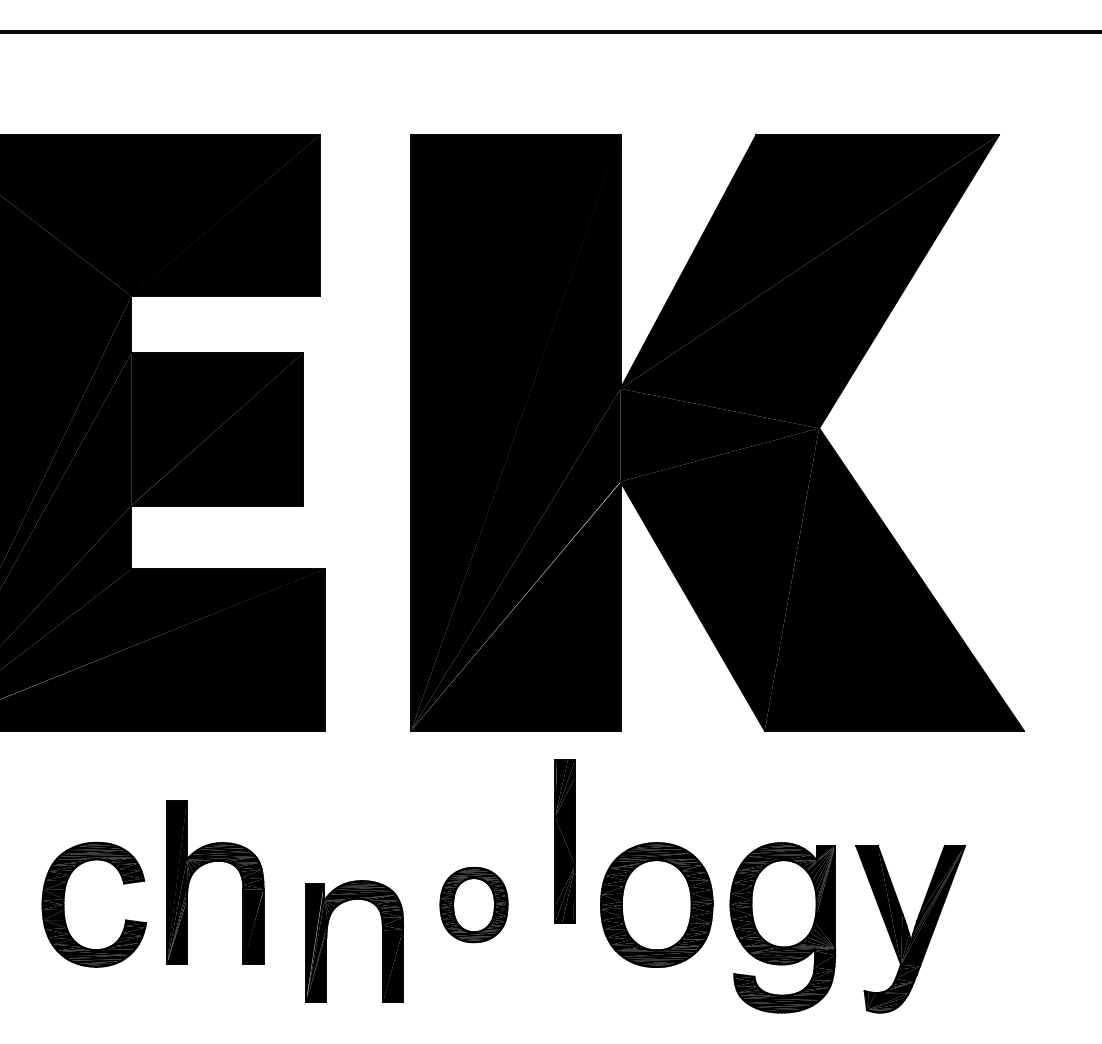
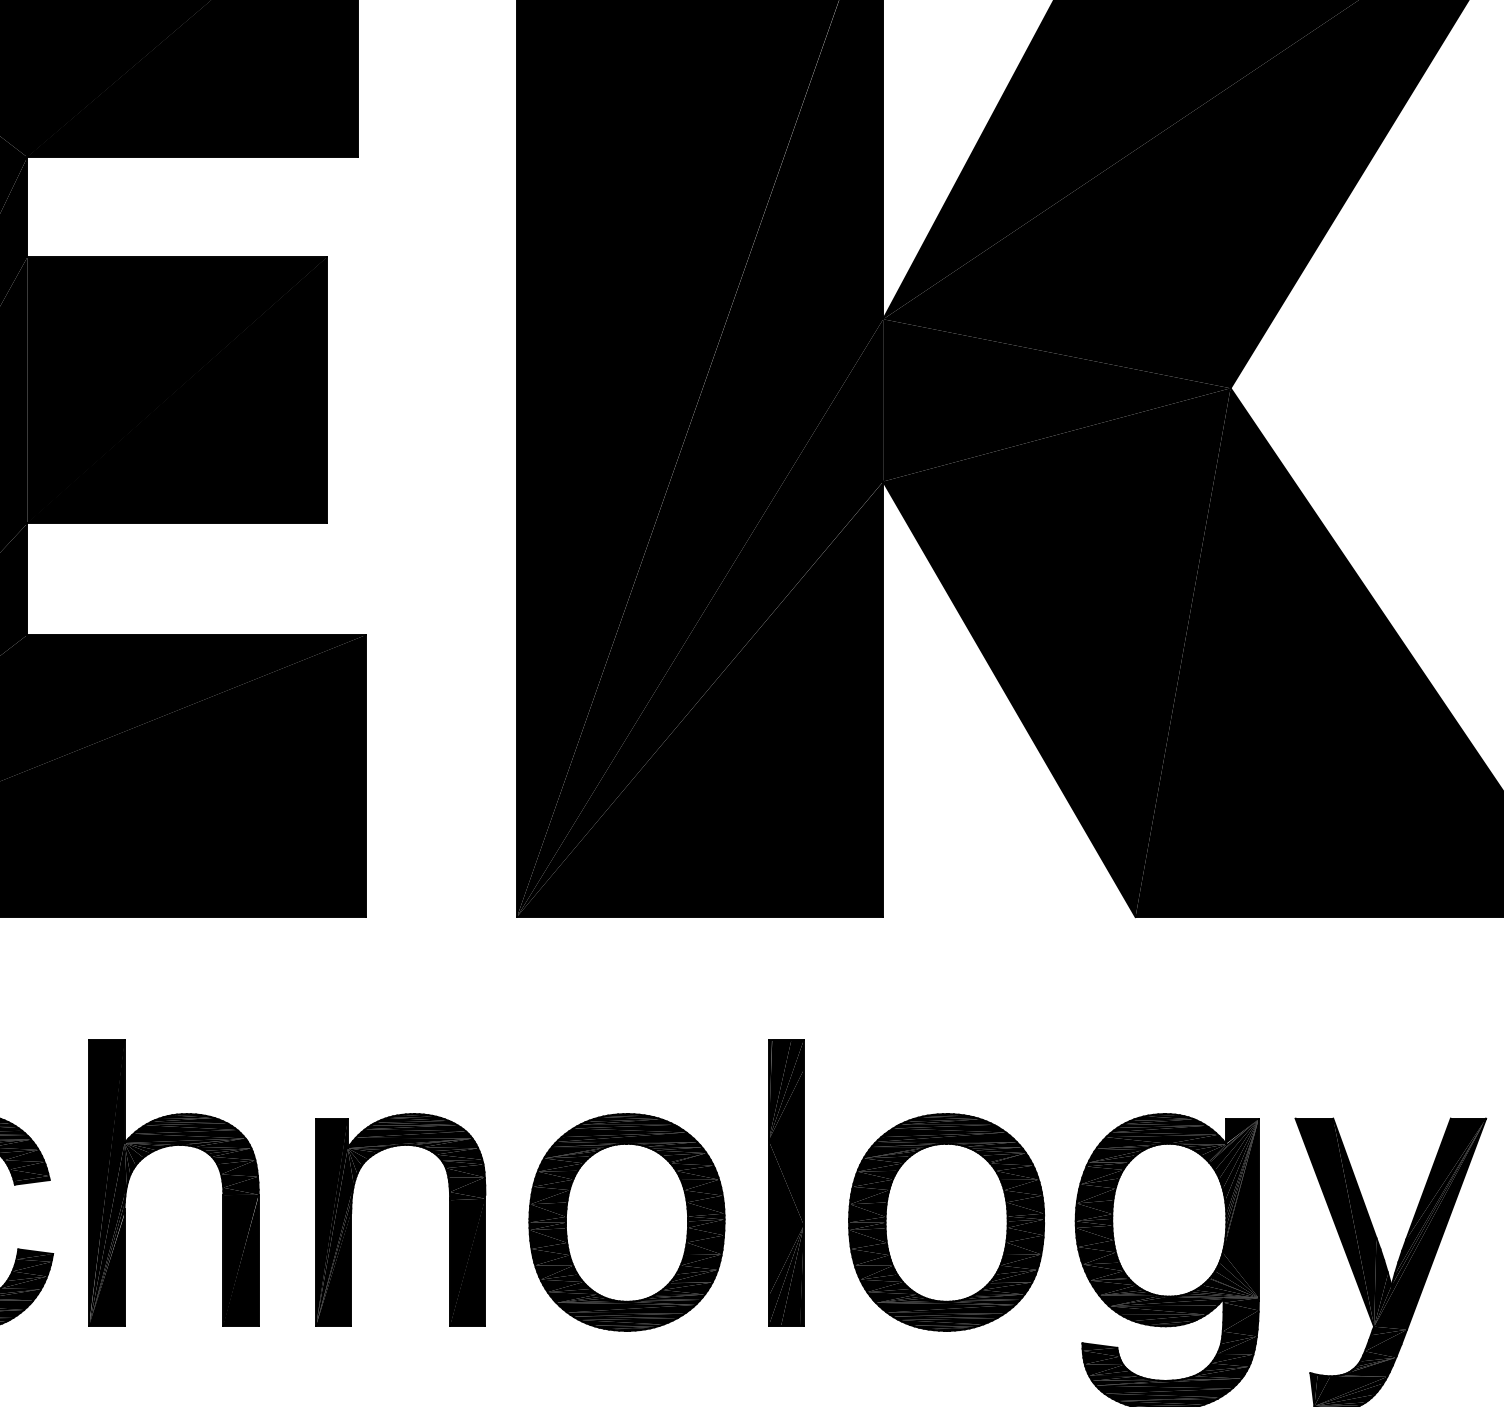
part: (564, 841) -> (785, 1182), moved
part: (473, 904) -> (626, 1221), size x1.67
part: (327, 938) -> (353, 1214), moved

